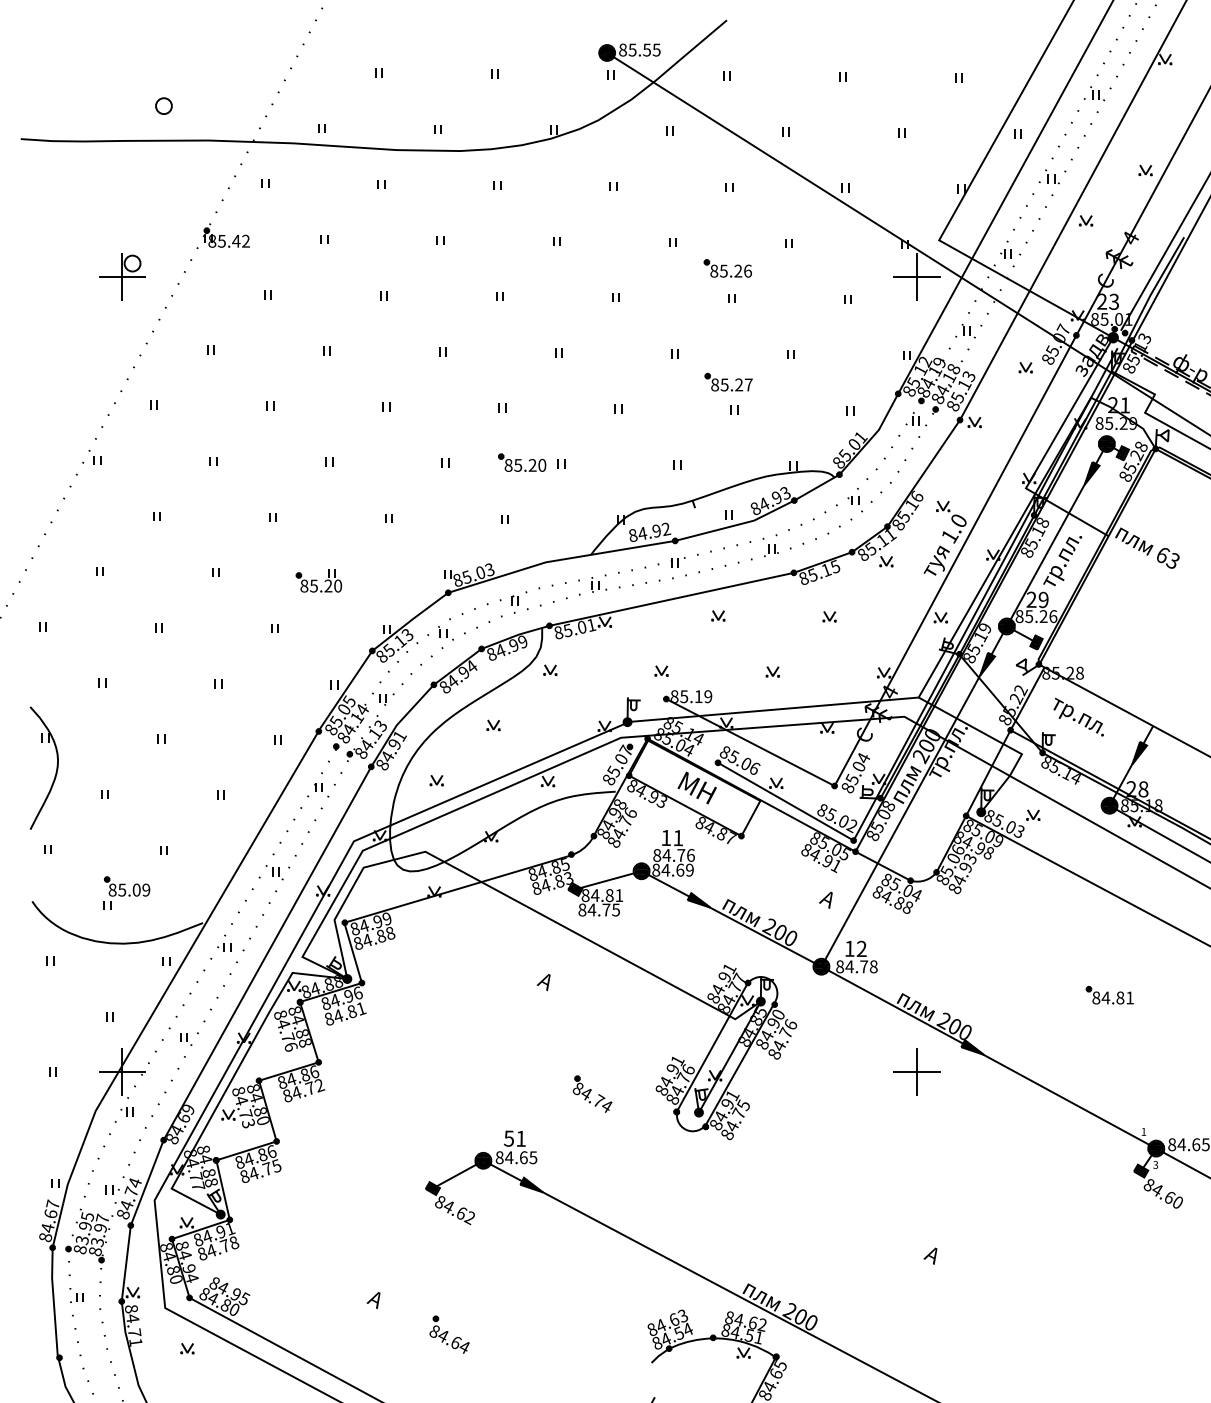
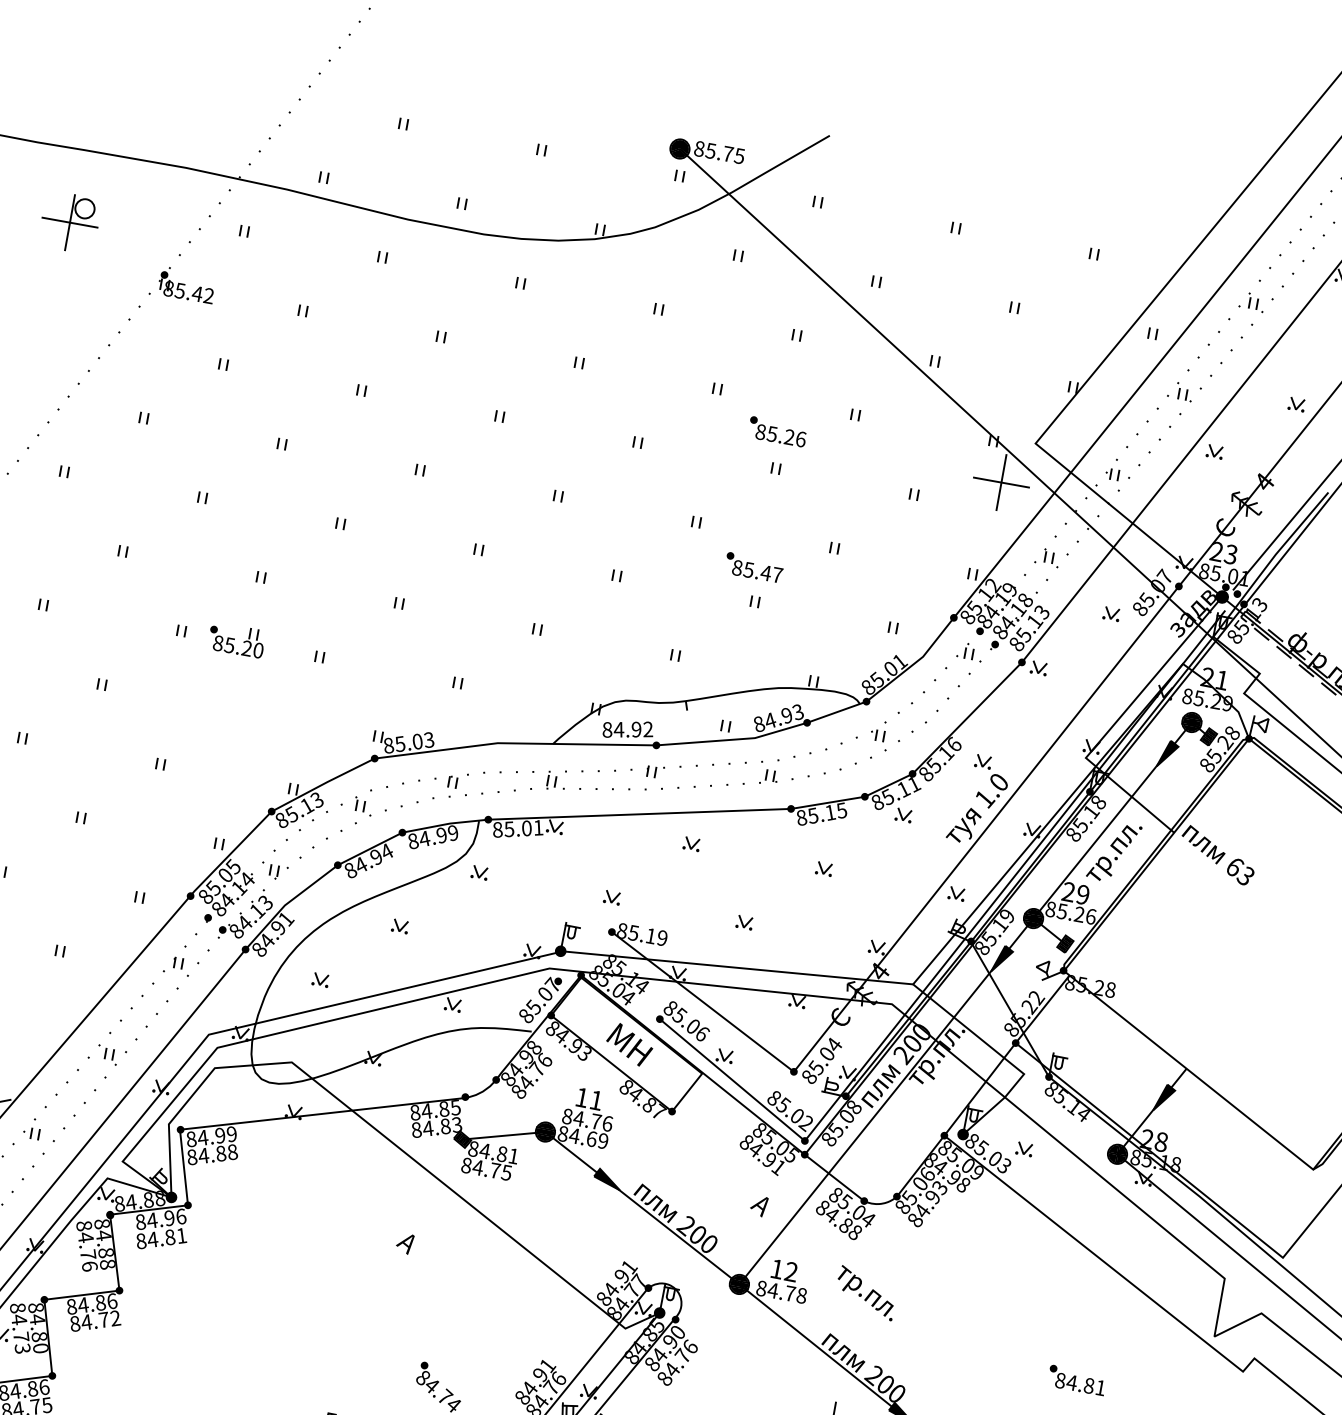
text: (647, 49) -> (728, 153), 85.55 -> 85.75
part: (163, 105) -> (139, 116), removed
part: (122, 276) -> (70, 222), moved
text: (738, 384) -> (765, 572), 85.27 -> 85.47
part: (522, 462) -> (491, 619), removed
part: (318, 580) -> (236, 639), moved
text: (1078, 716) -> (866, 1292), moved

